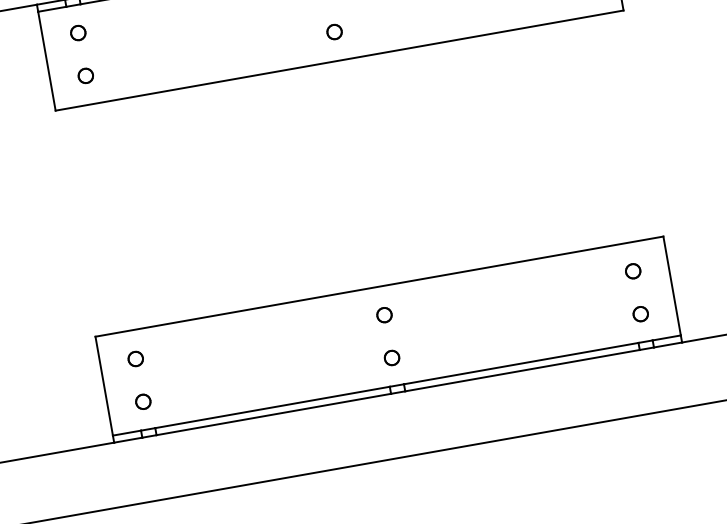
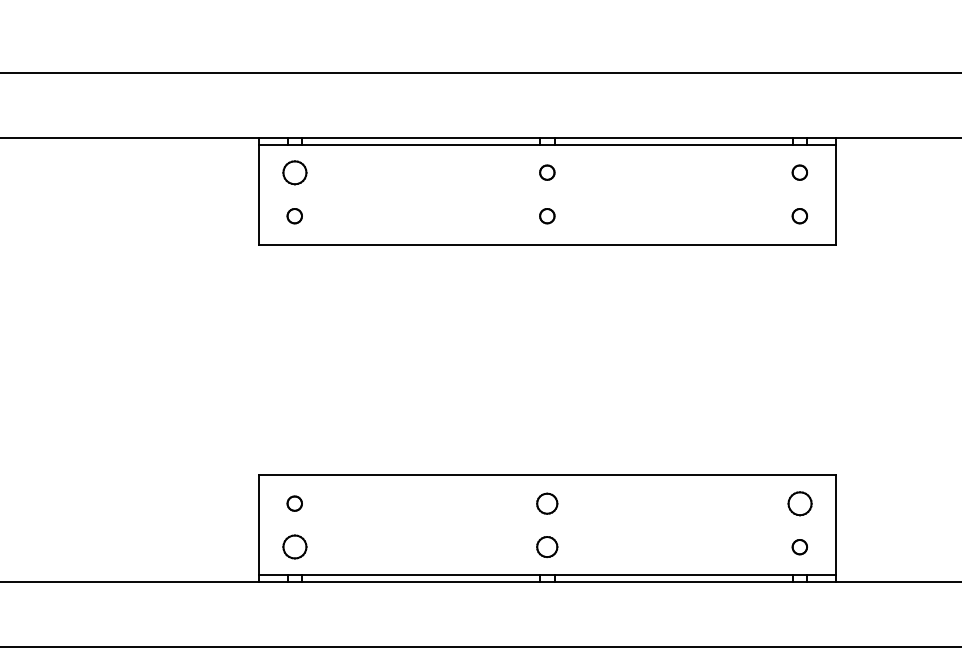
part: (78, 32) -> (294, 172), size x1.6
part: (632, 271) -> (799, 503), size x1.6
part: (384, 314) -> (547, 503), size x1.4
part: (392, 358) -> (547, 547), size x1.4
part: (143, 402) -> (294, 547), size x1.6

